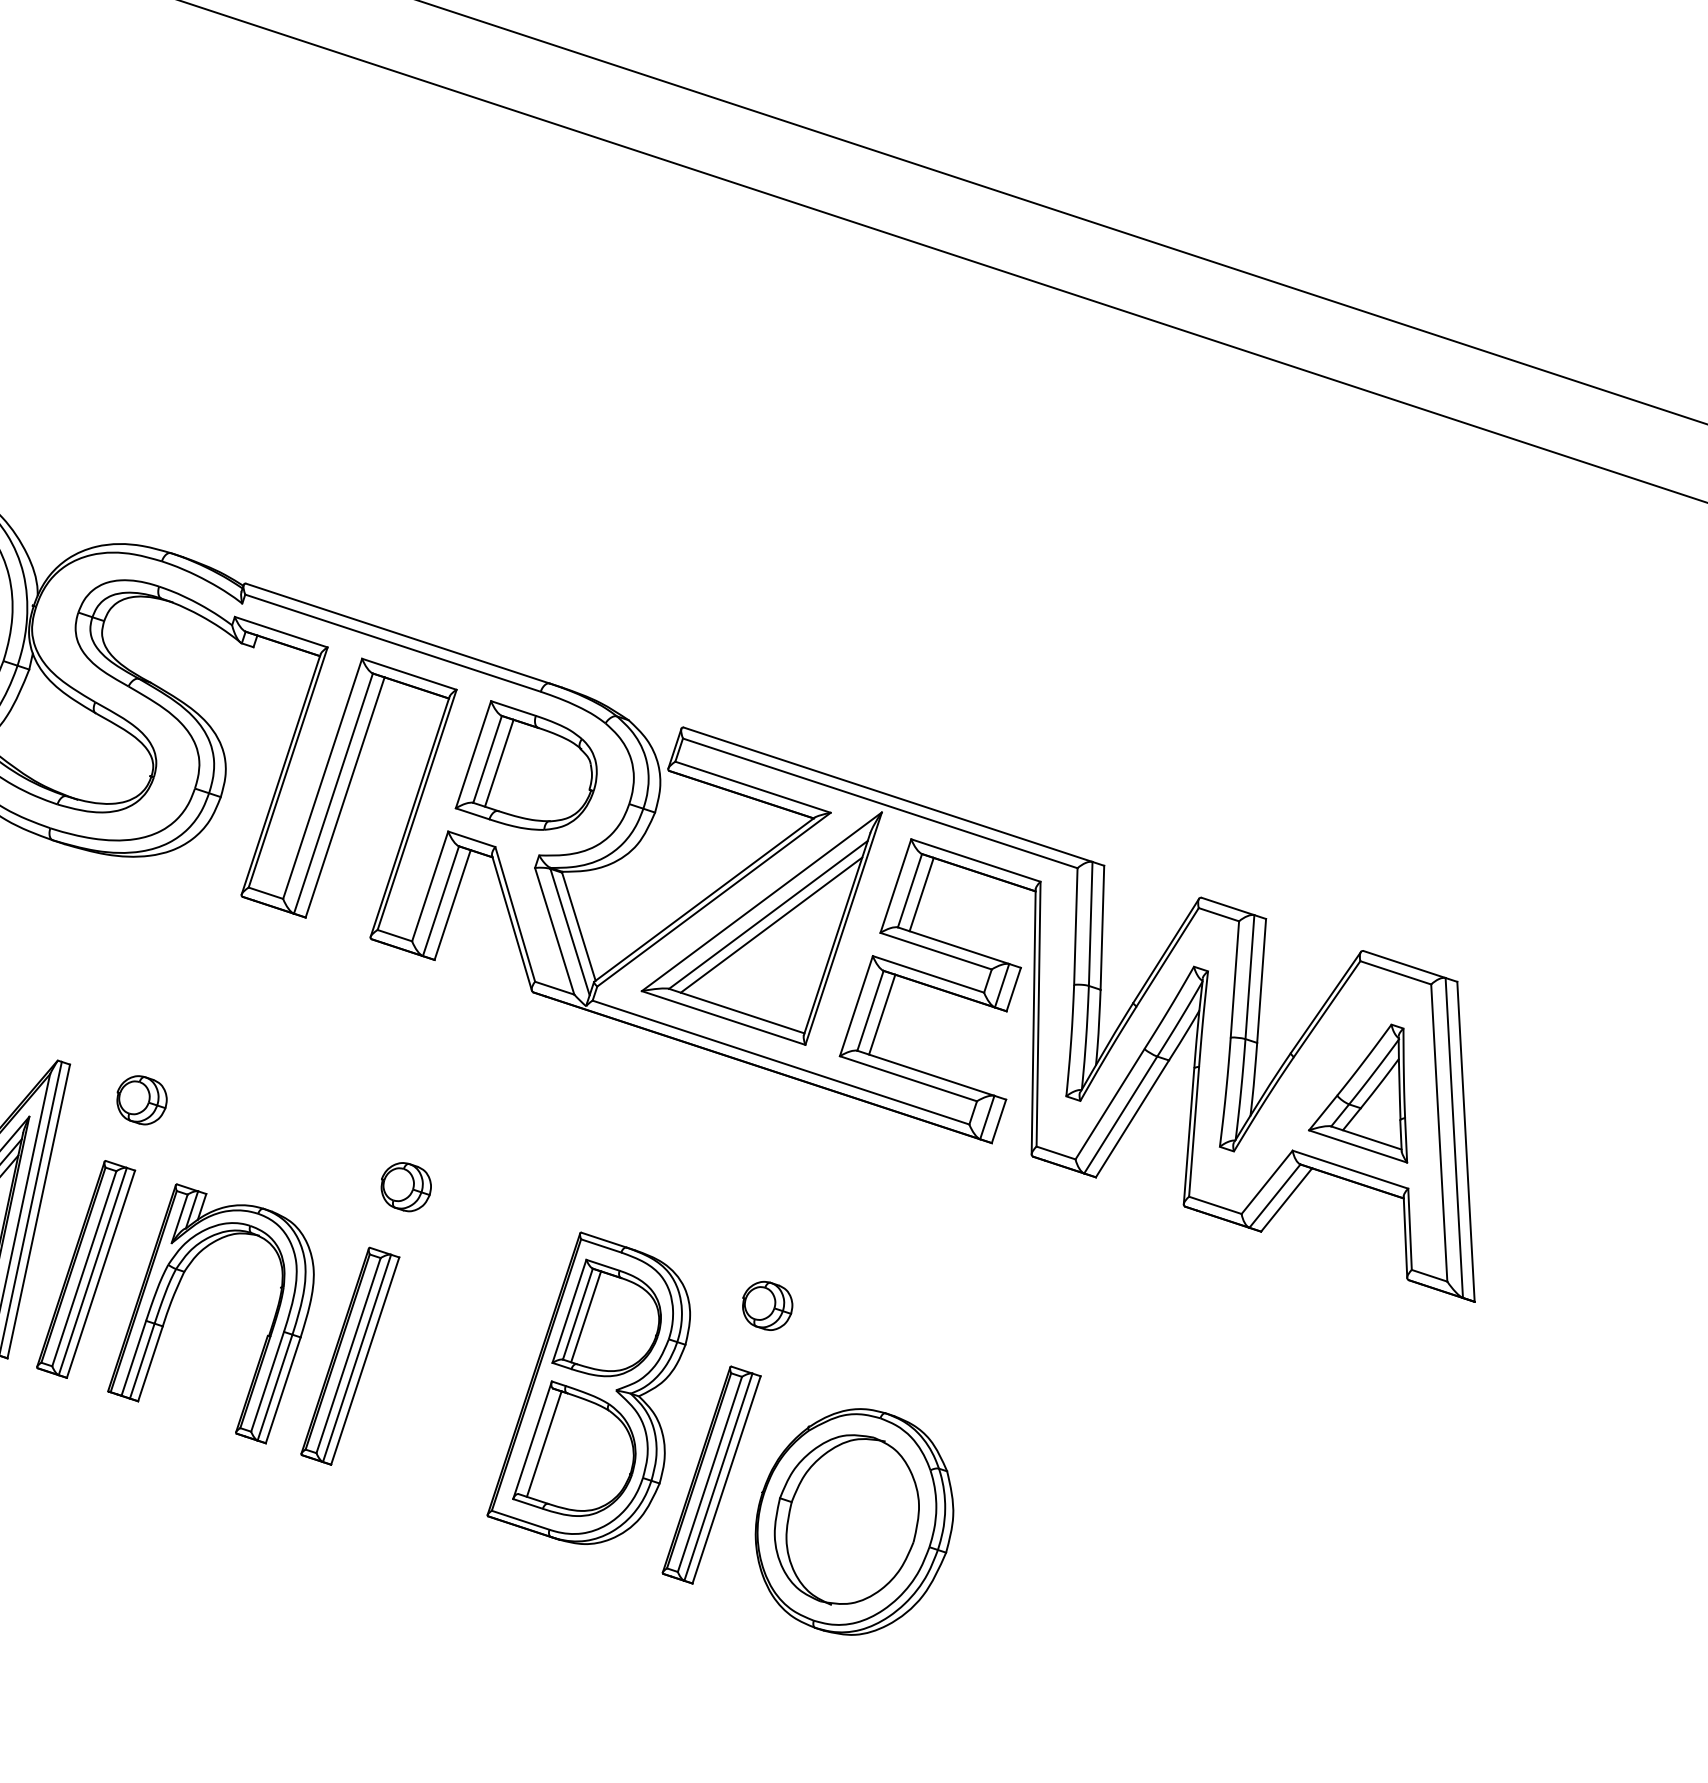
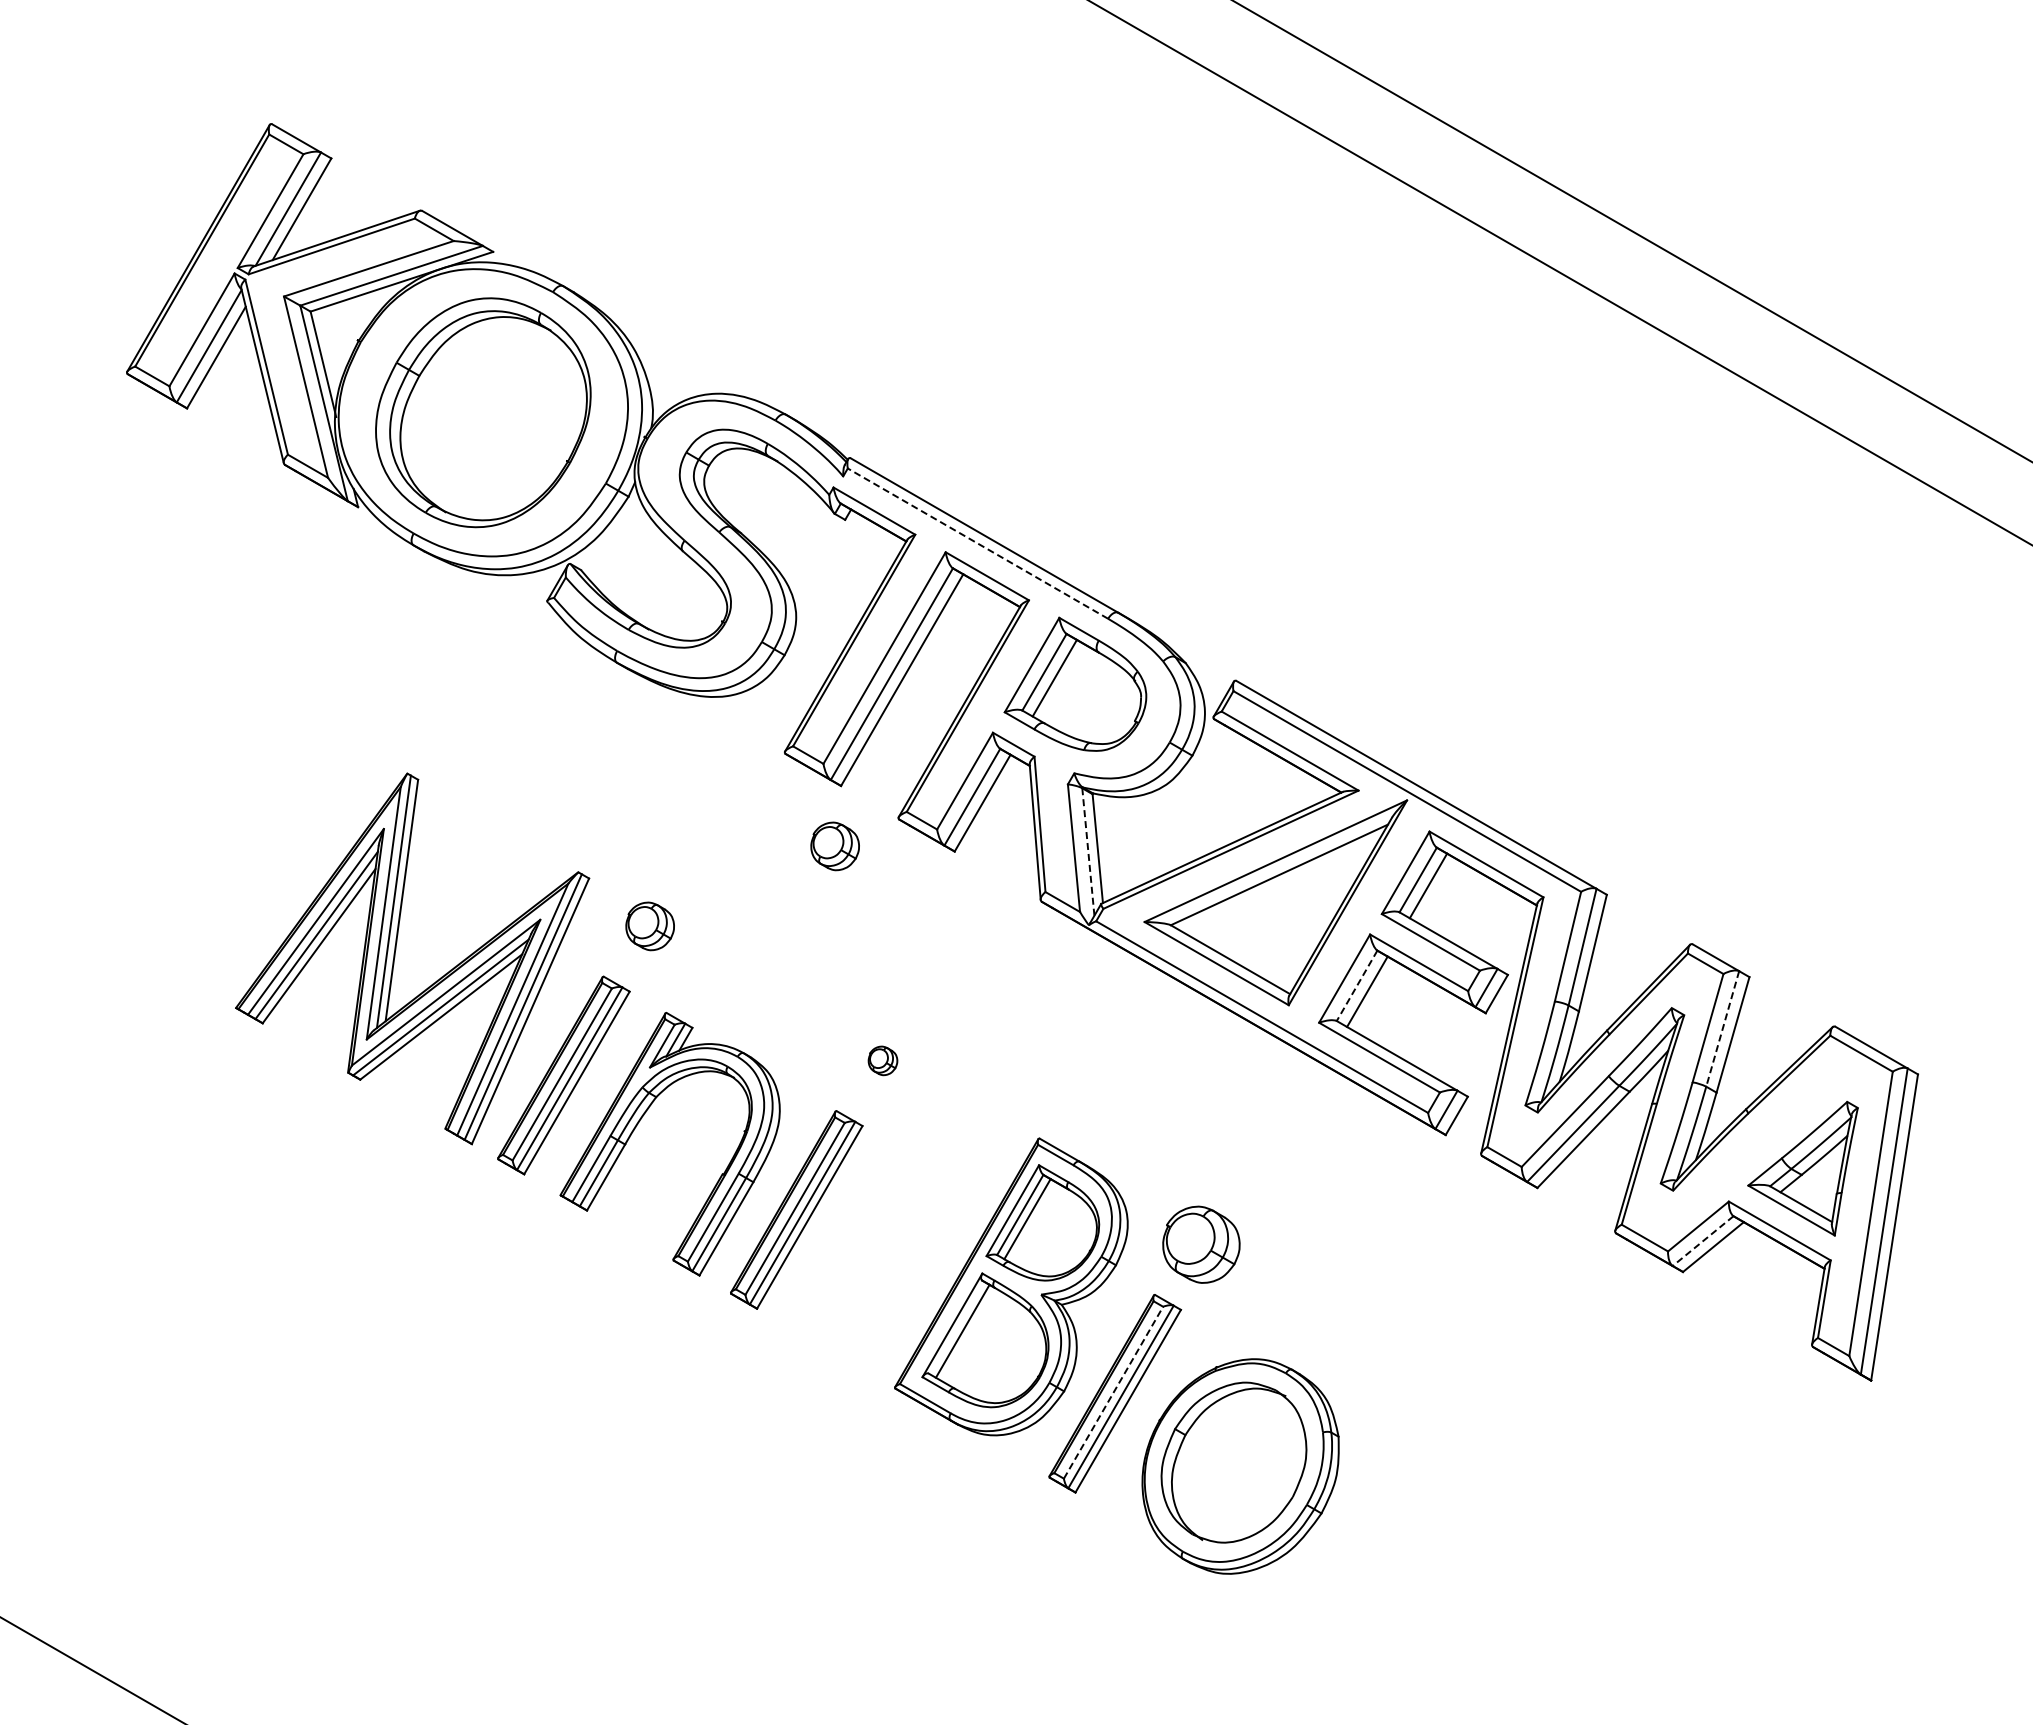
line: (392, 643) -> (977, 543), solid -> dashed
line: (771, 925) -> (1280, 885), removed
line: (570, 932) -> (1088, 852), solid -> dashed
line: (1249, 977) -> (1722, 1029), solid -> dashed
part: (311, 980) -> (834, 846), added
line: (870, 1010) -> (1357, 985), solid -> dashed
part: (405, 1186) -> (882, 1060), size x0.6
line: (1274, 1196) -> (1702, 1241), solid -> dashed
part: (767, 1305) -> (1201, 1244), size x1.6
line: (709, 1474) -> (1113, 1392), solid -> dashed

